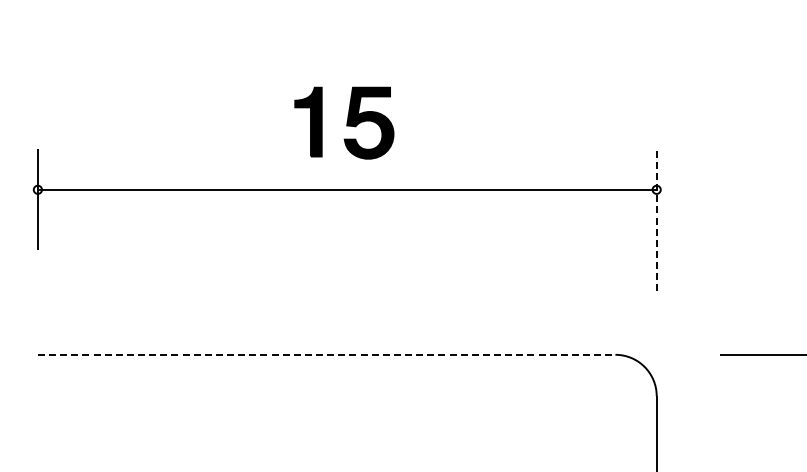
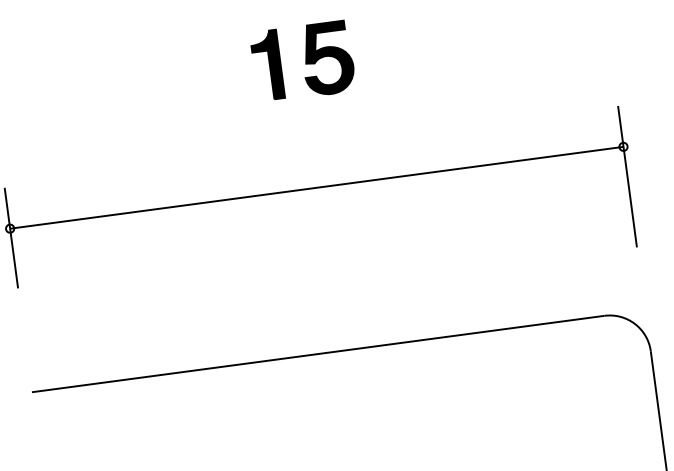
part: (344, 122) -> (303, 61), moved
line: (656, 219) -> (627, 176), dashed -> solid
line: (326, 354) -> (317, 353), dashed -> solid

